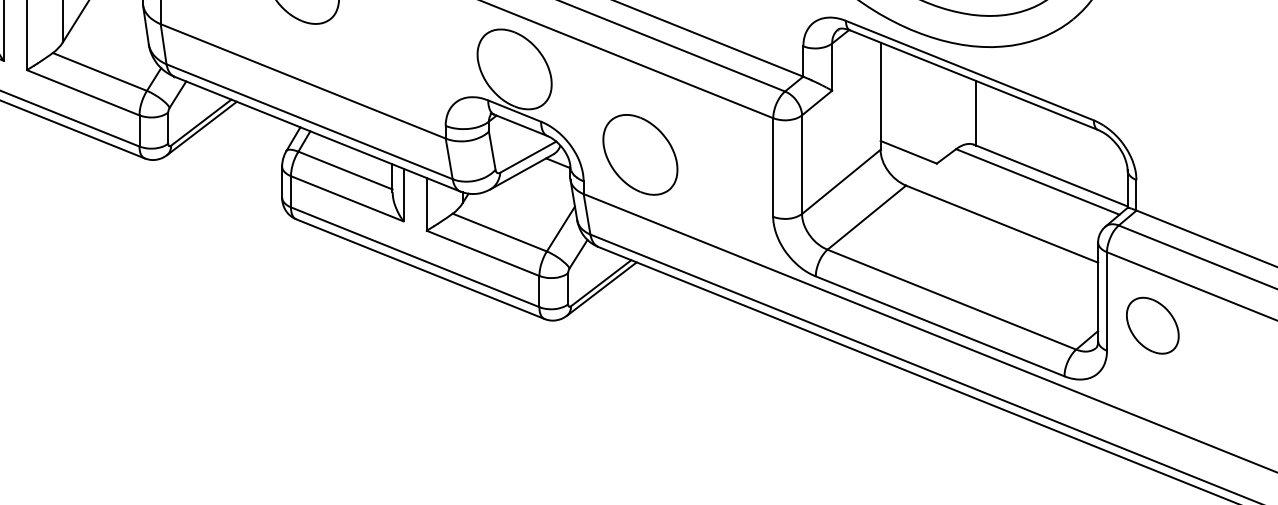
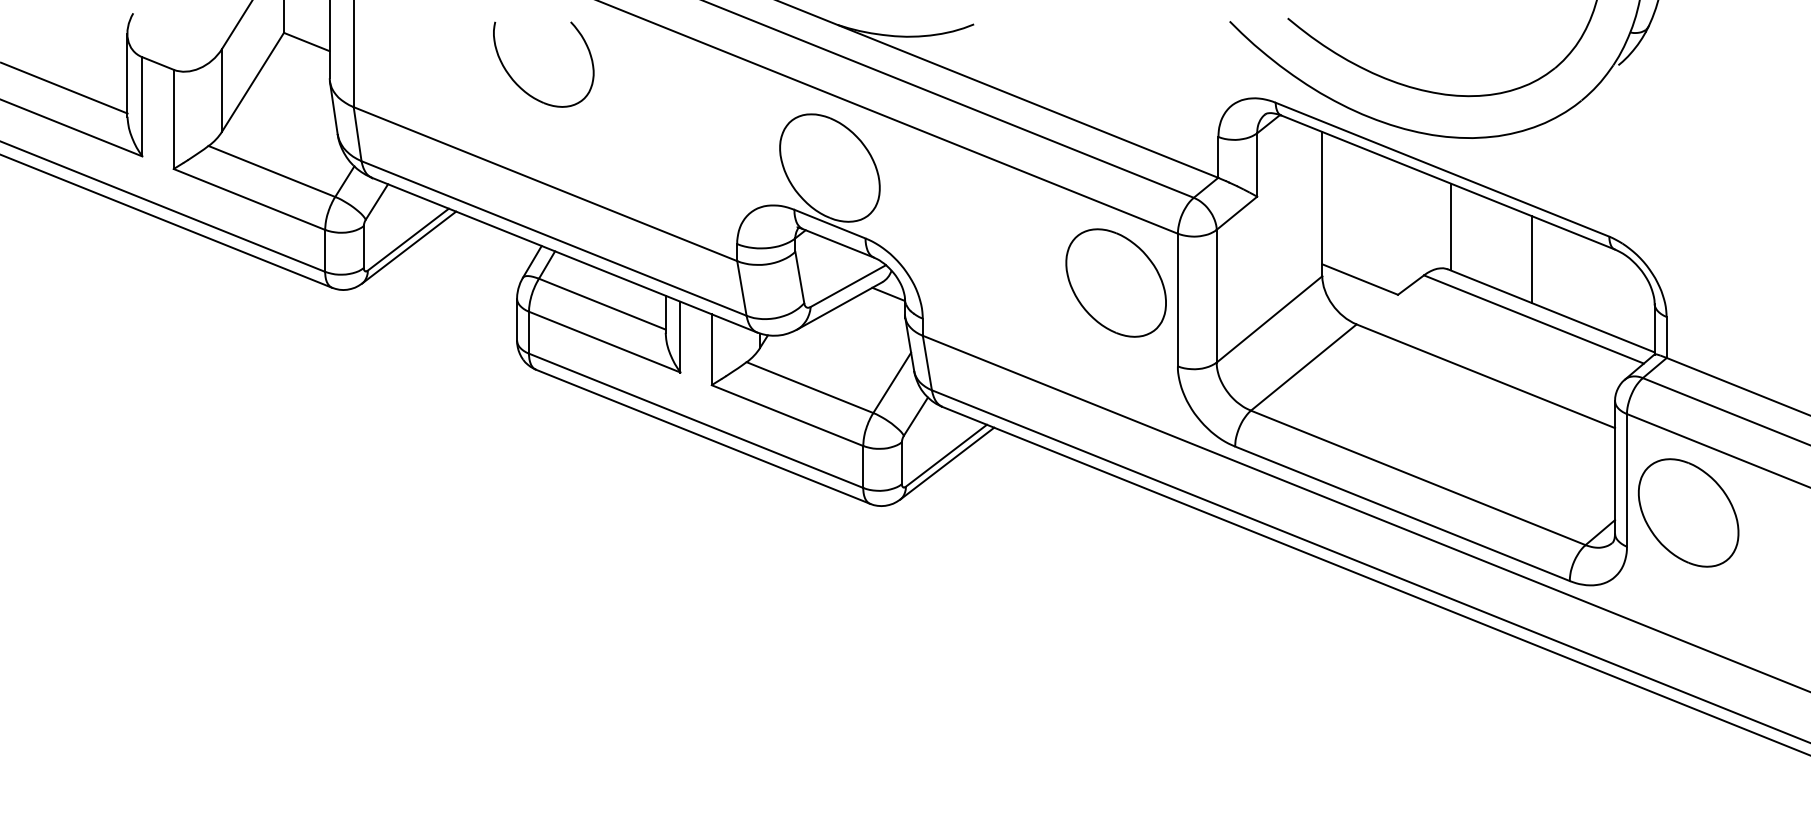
line: (1036, 137) -> (1531, 259), added
part: (639, 154) -> (1115, 282), moved
part: (1152, 325) -> (1688, 512), size x1.43

